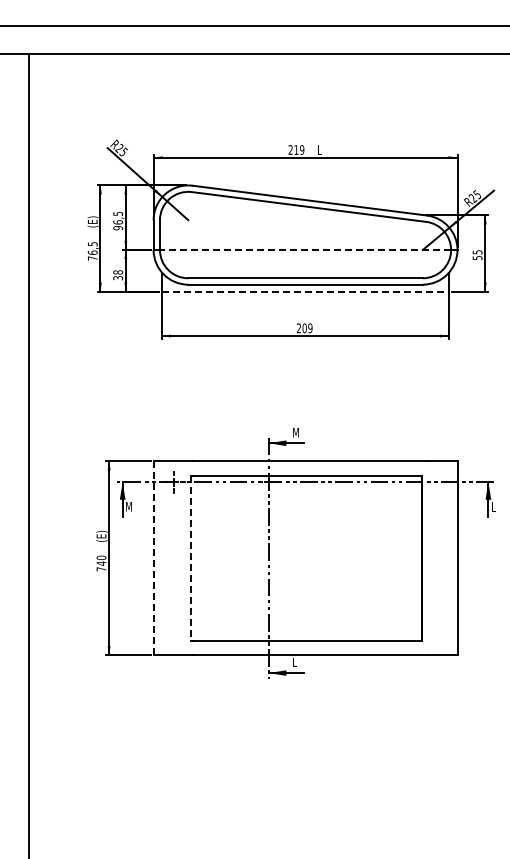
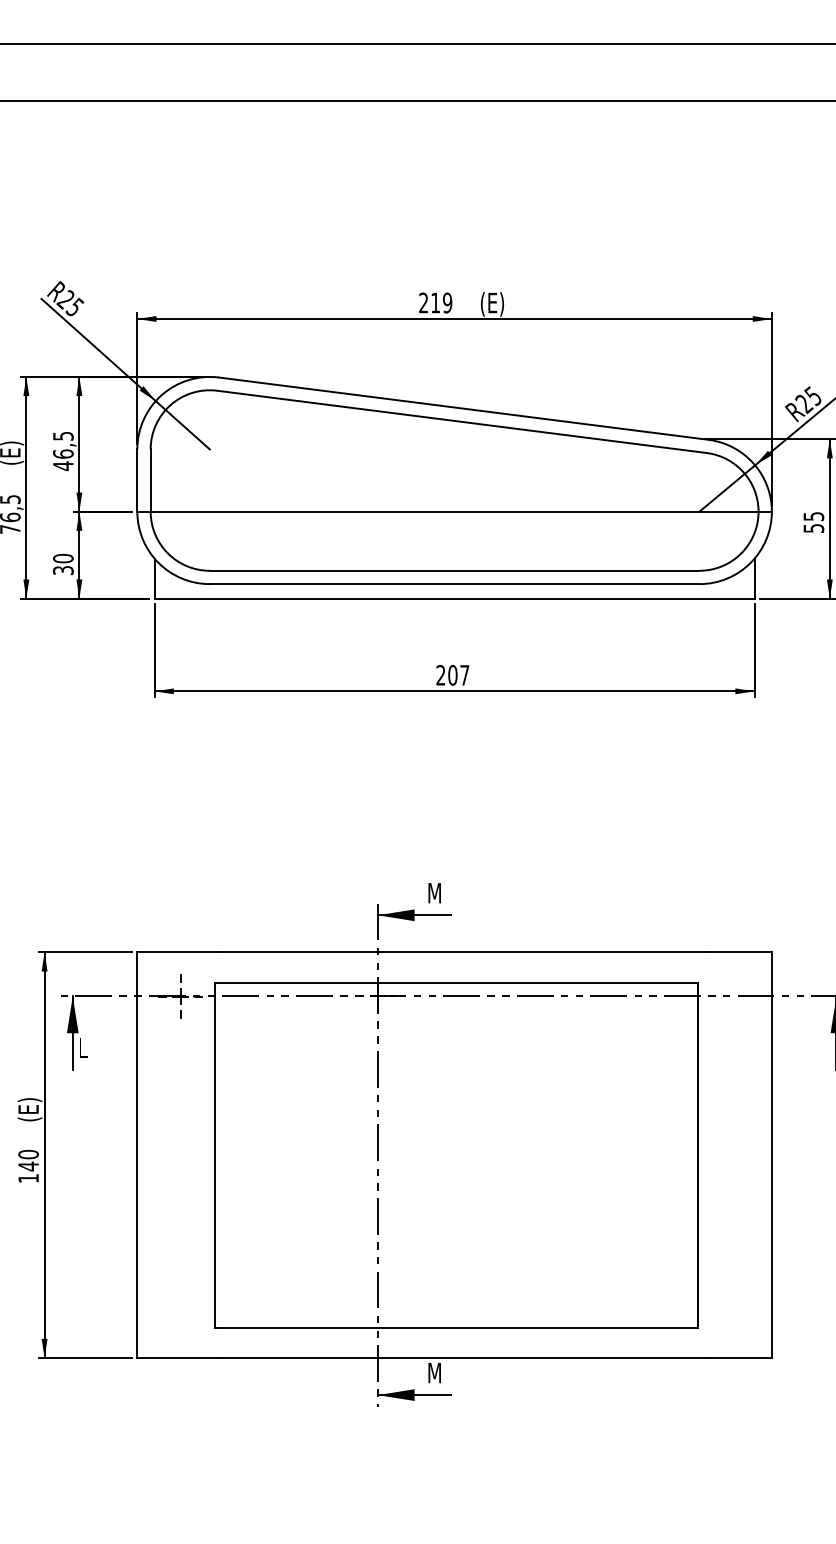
text: (323, 150) -> (492, 303), L -> (E)
text: (118, 227) -> (64, 464), 96,5 -> 46,5
line: (305, 249) -> (454, 510), dashed -> solid
text: (117, 272) -> (61, 558), 38 -> 30
line: (305, 291) -> (454, 598), dashed -> solid
text: (310, 328) -> (464, 675), 209 -> 207
text: (128, 506) -> (84, 1047), M -> L
line: (153, 558) -> (137, 1155), dashed -> solid
line: (190, 558) -> (214, 1155), dashed -> solid
text: (101, 569) -> (28, 1178), 740 -> 140
text: (295, 662) -> (433, 1373), L -> M

